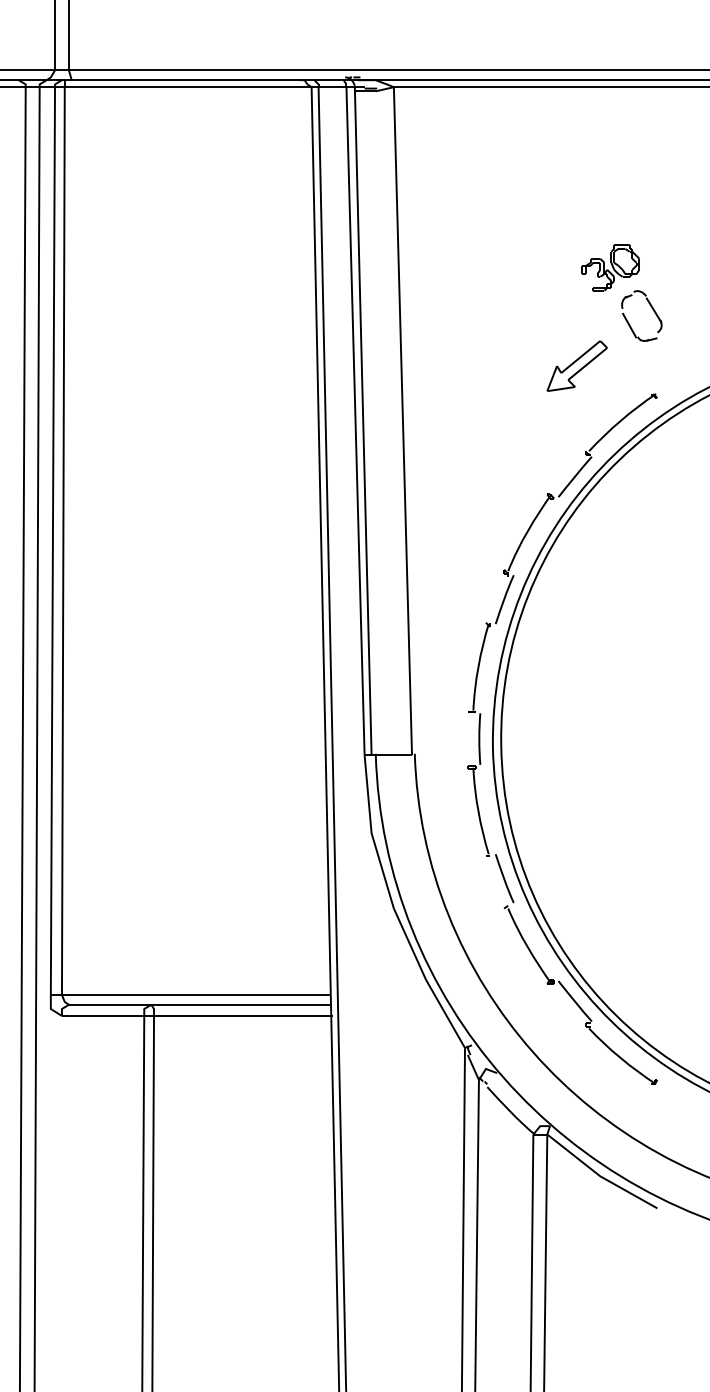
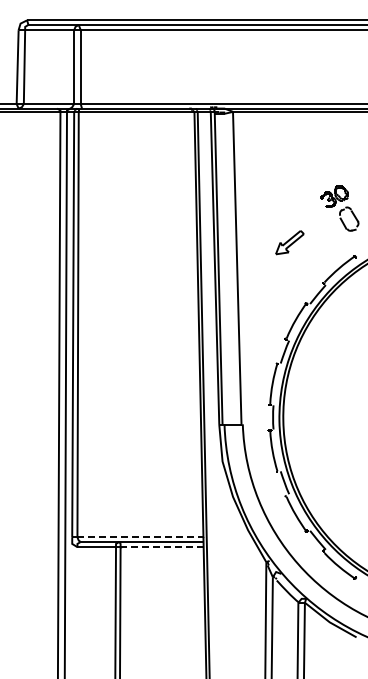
part: (576, 365) -> (289, 242), moved
line: (198, 995) -> (141, 537), solid -> dashed
line: (241, 1016) -> (161, 547), solid -> dashed

